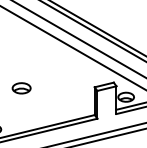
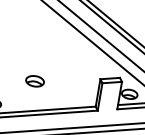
part: (21, 88) -> (34, 81), moved

